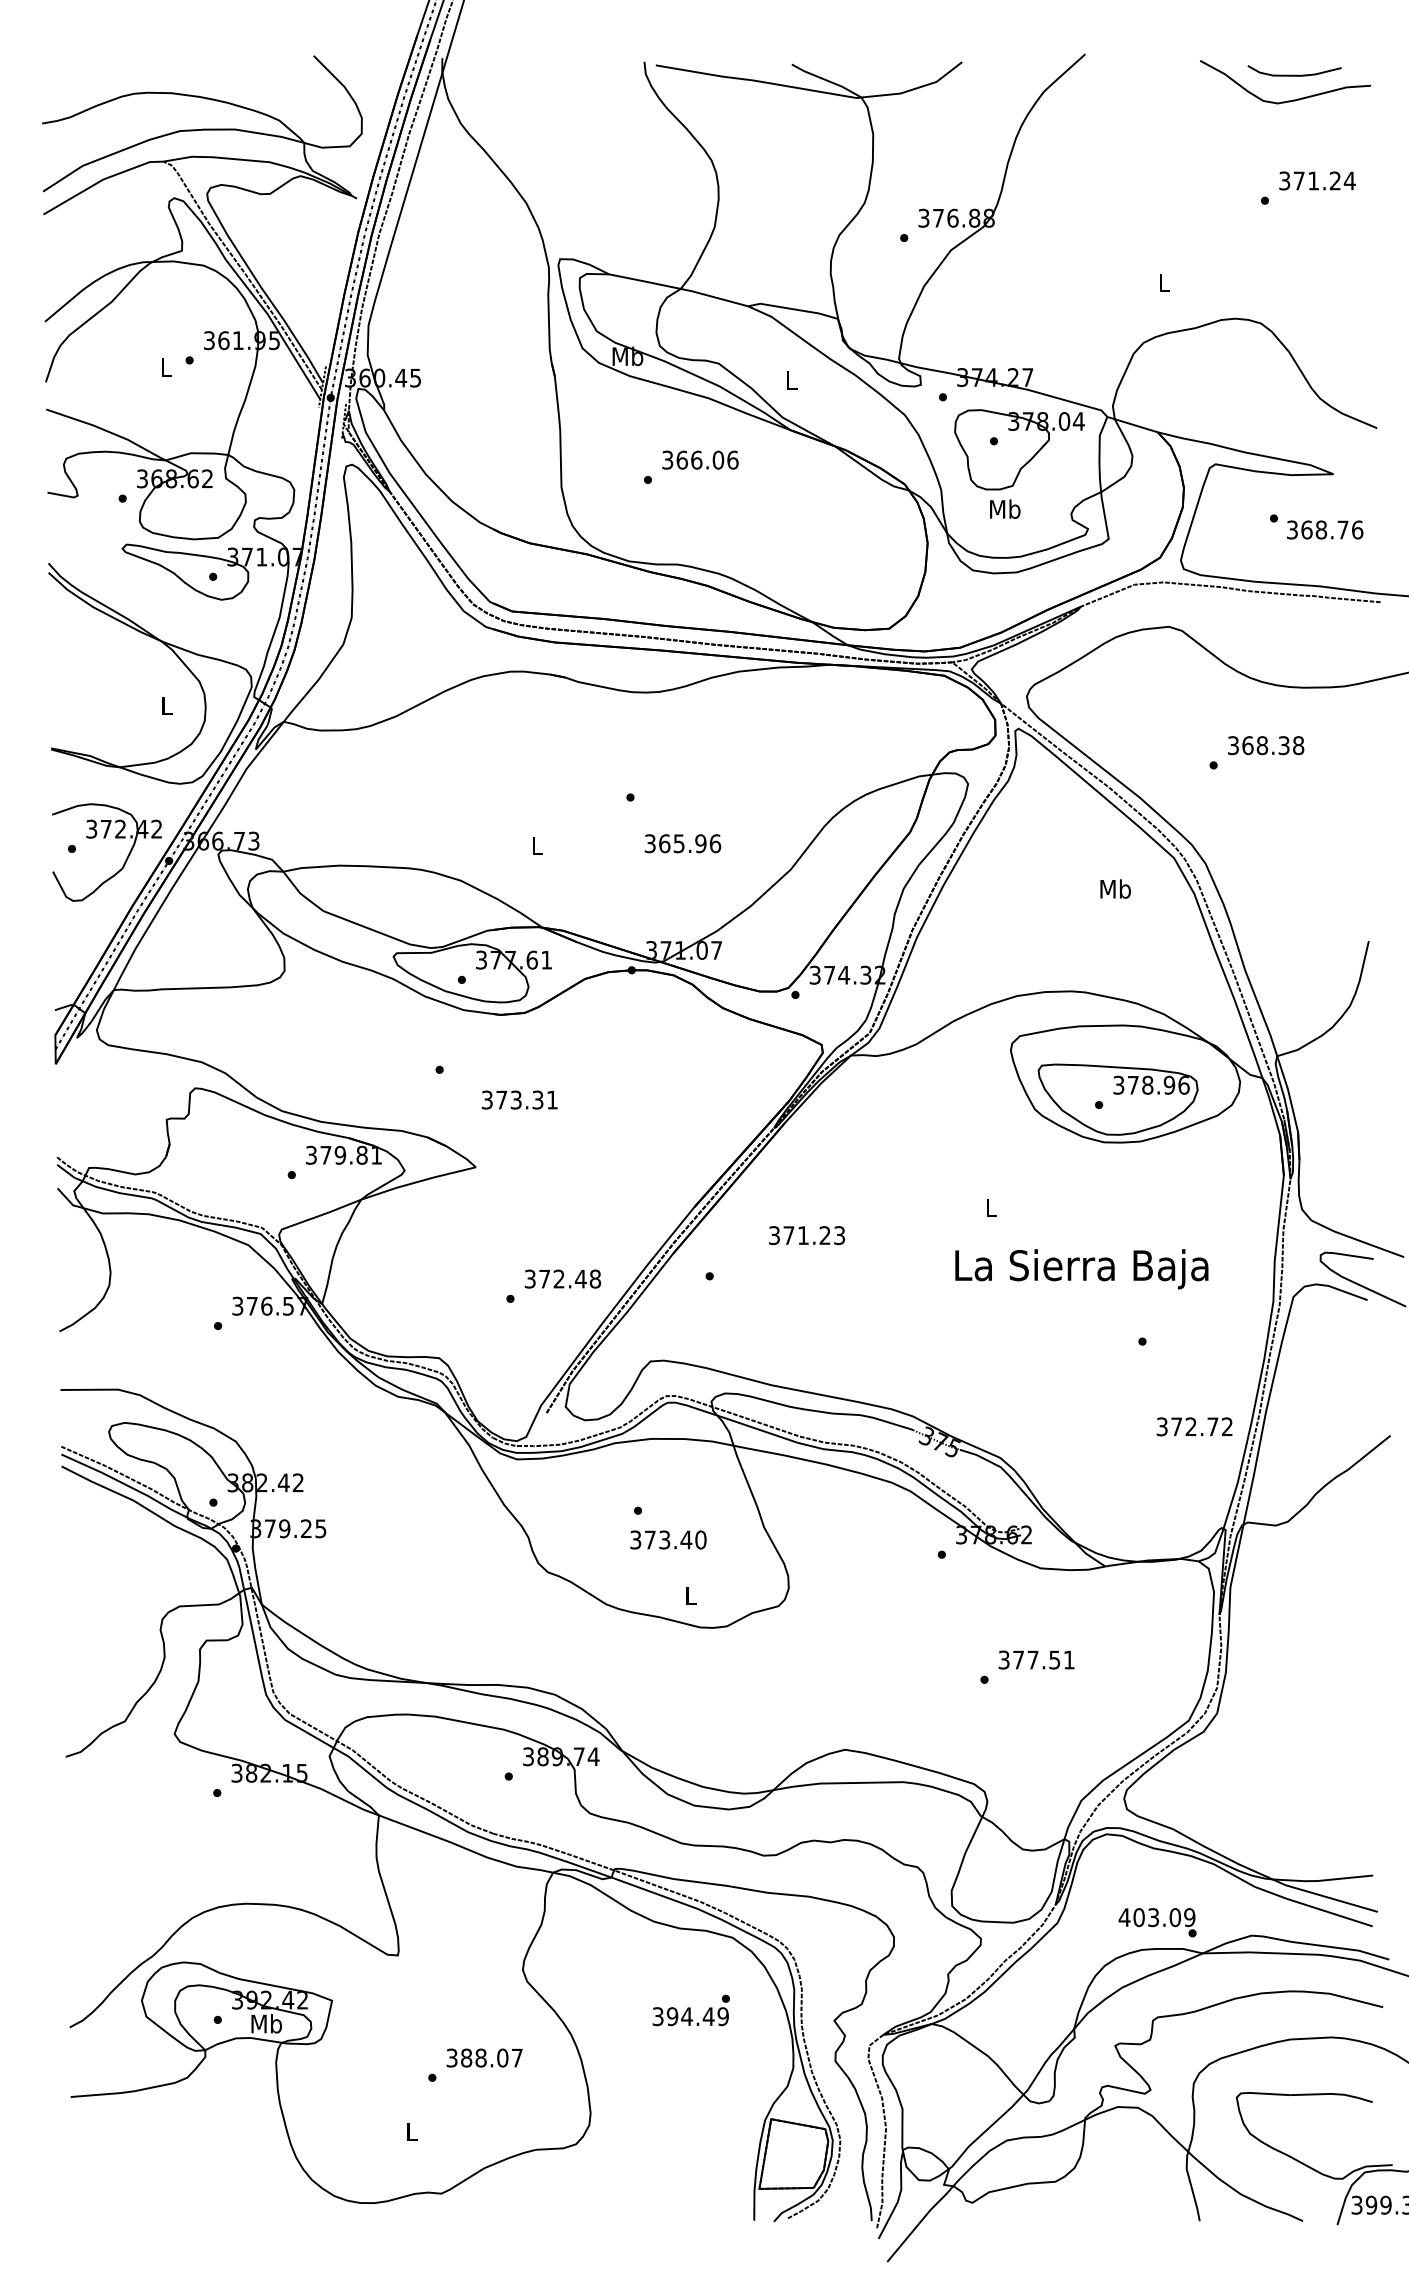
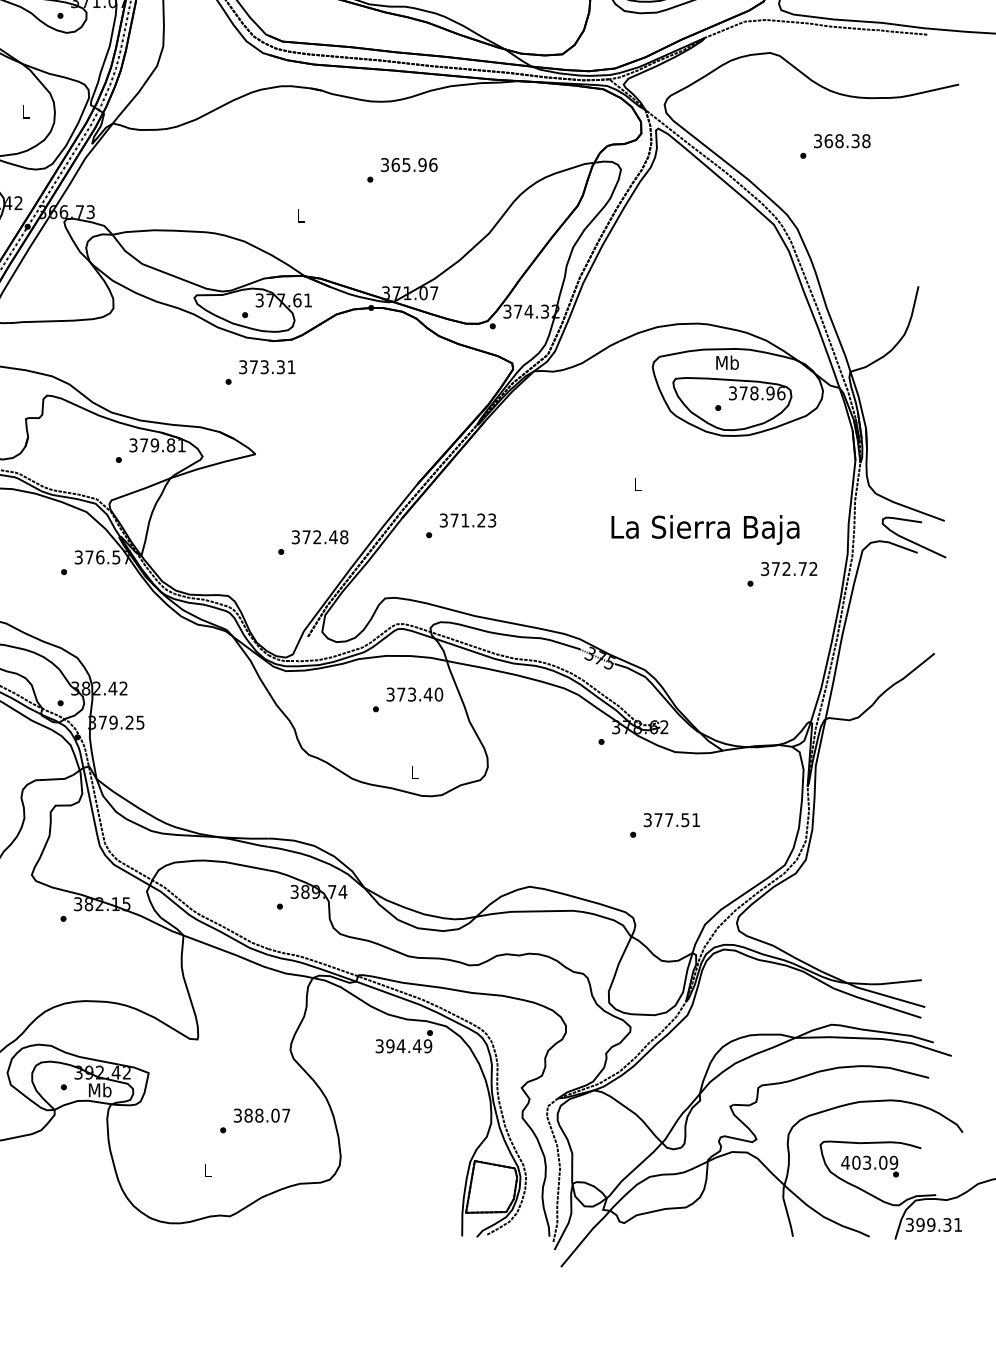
text: (682, 843) -> (408, 164), moved
text: (1115, 888) -> (727, 362), moved
text: (519, 1099) -> (267, 366), moved
text: (806, 1235) -> (467, 520), moved
text: (1194, 1426) -> (789, 568), moved
text: (668, 1539) -> (414, 694), moved
text: (1157, 1922) -> (870, 1166), moved
text: (690, 2010) -> (403, 1041), moved

